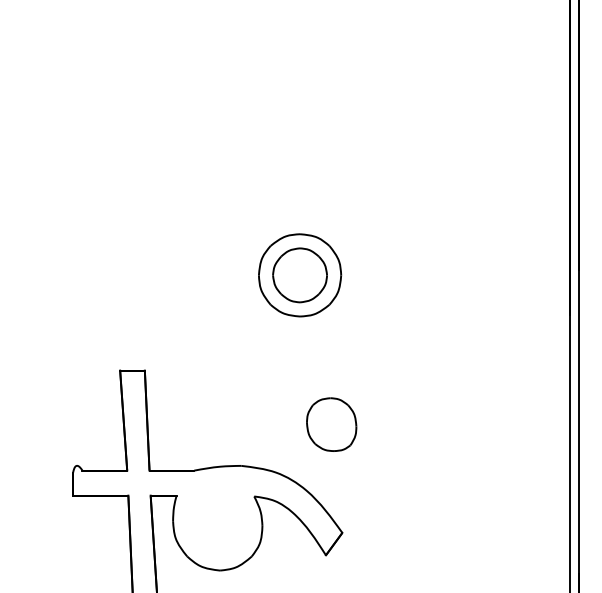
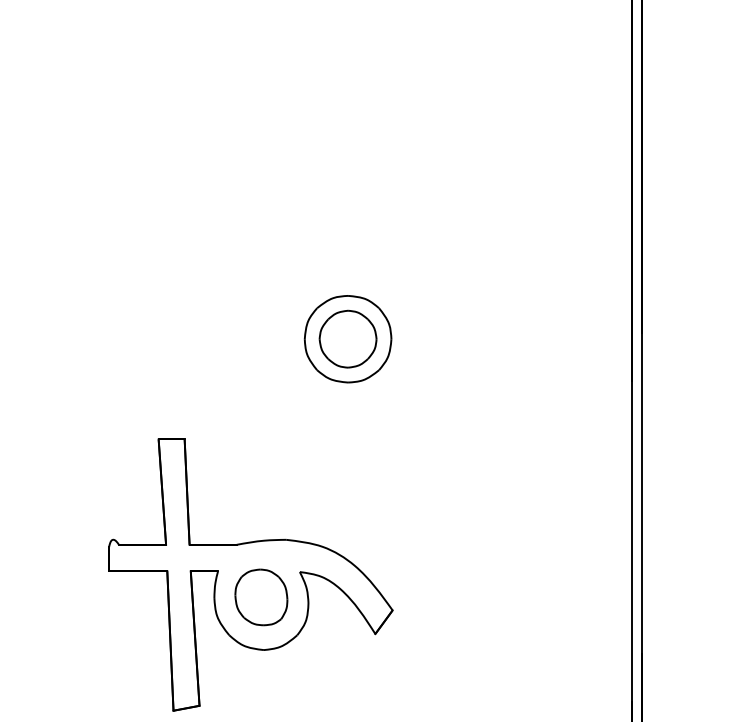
part: (331, 424) -> (261, 597), moved

